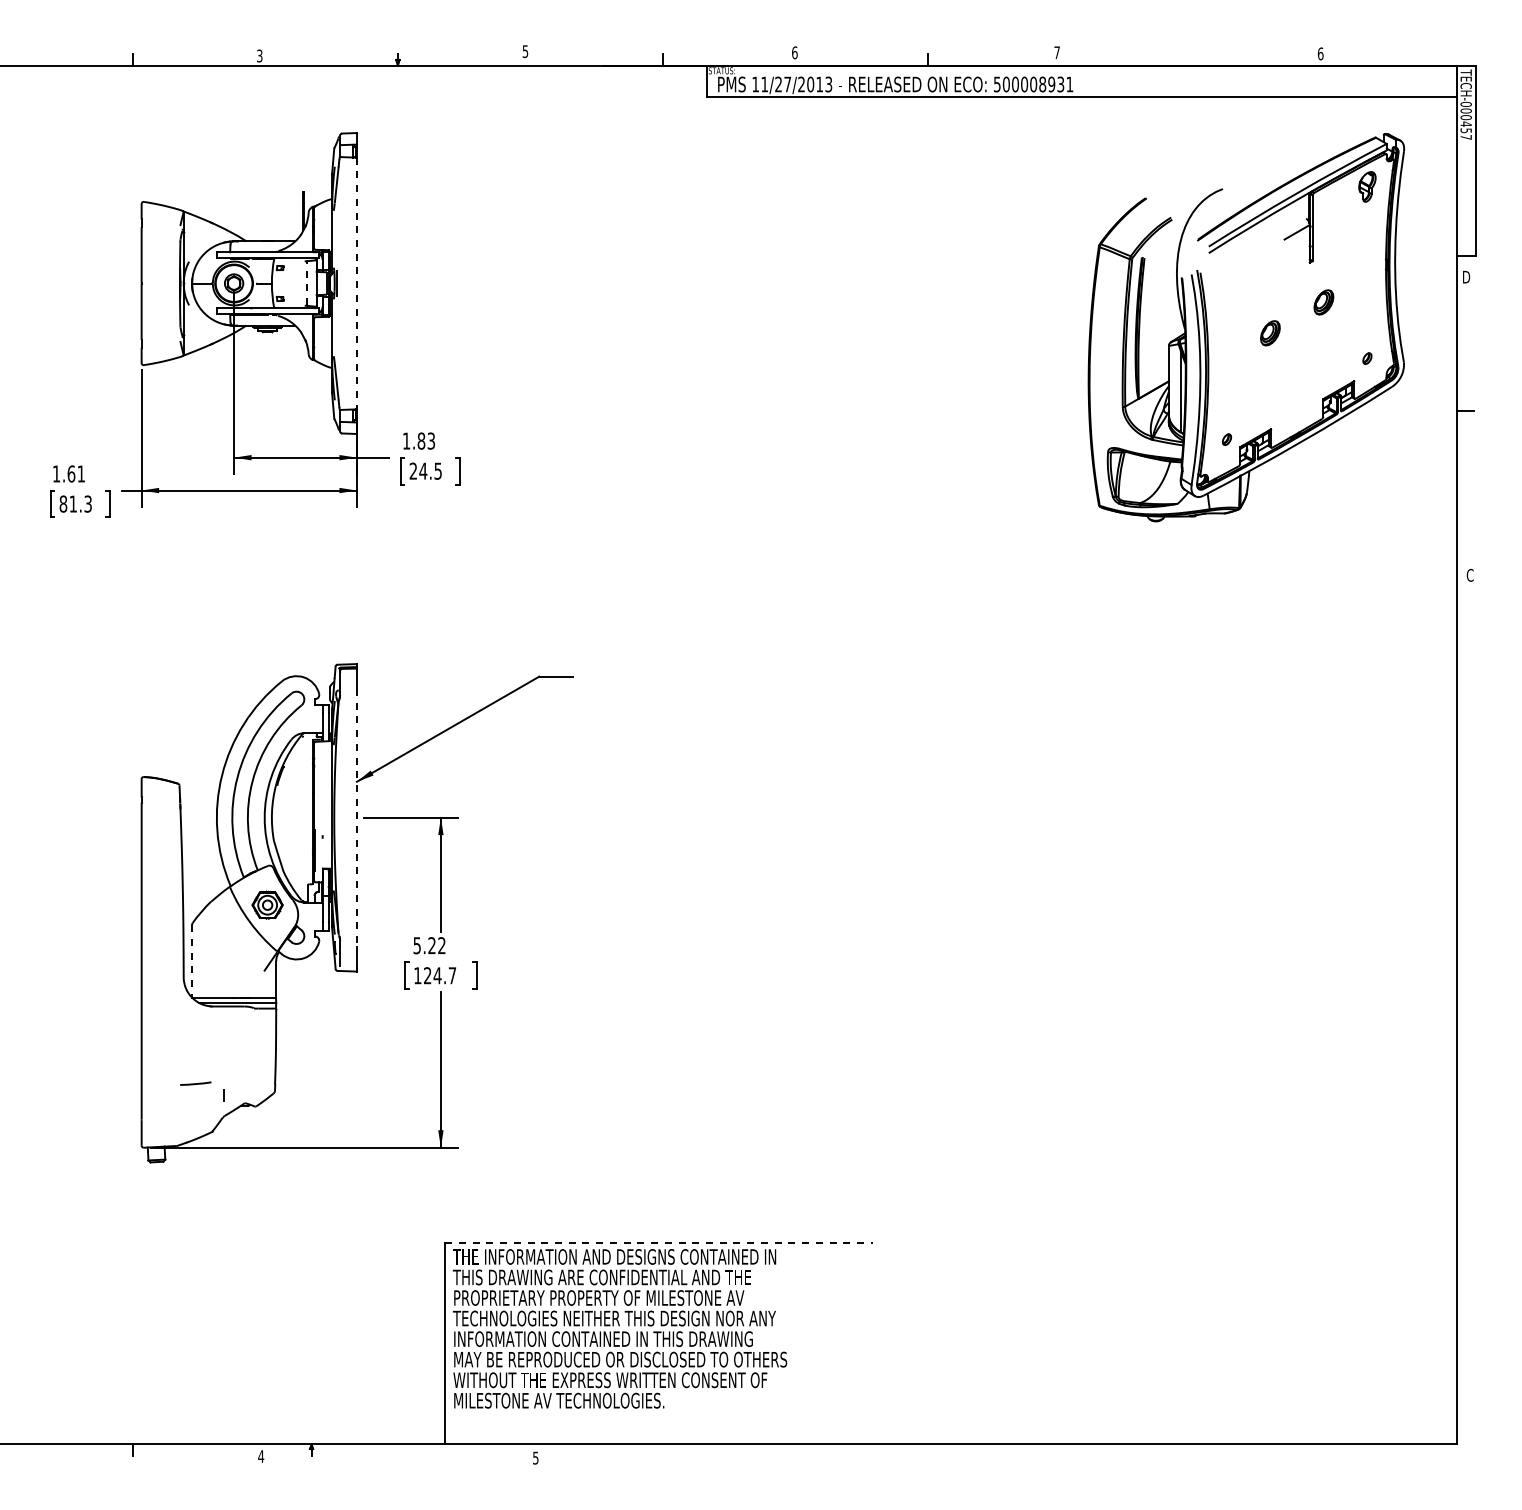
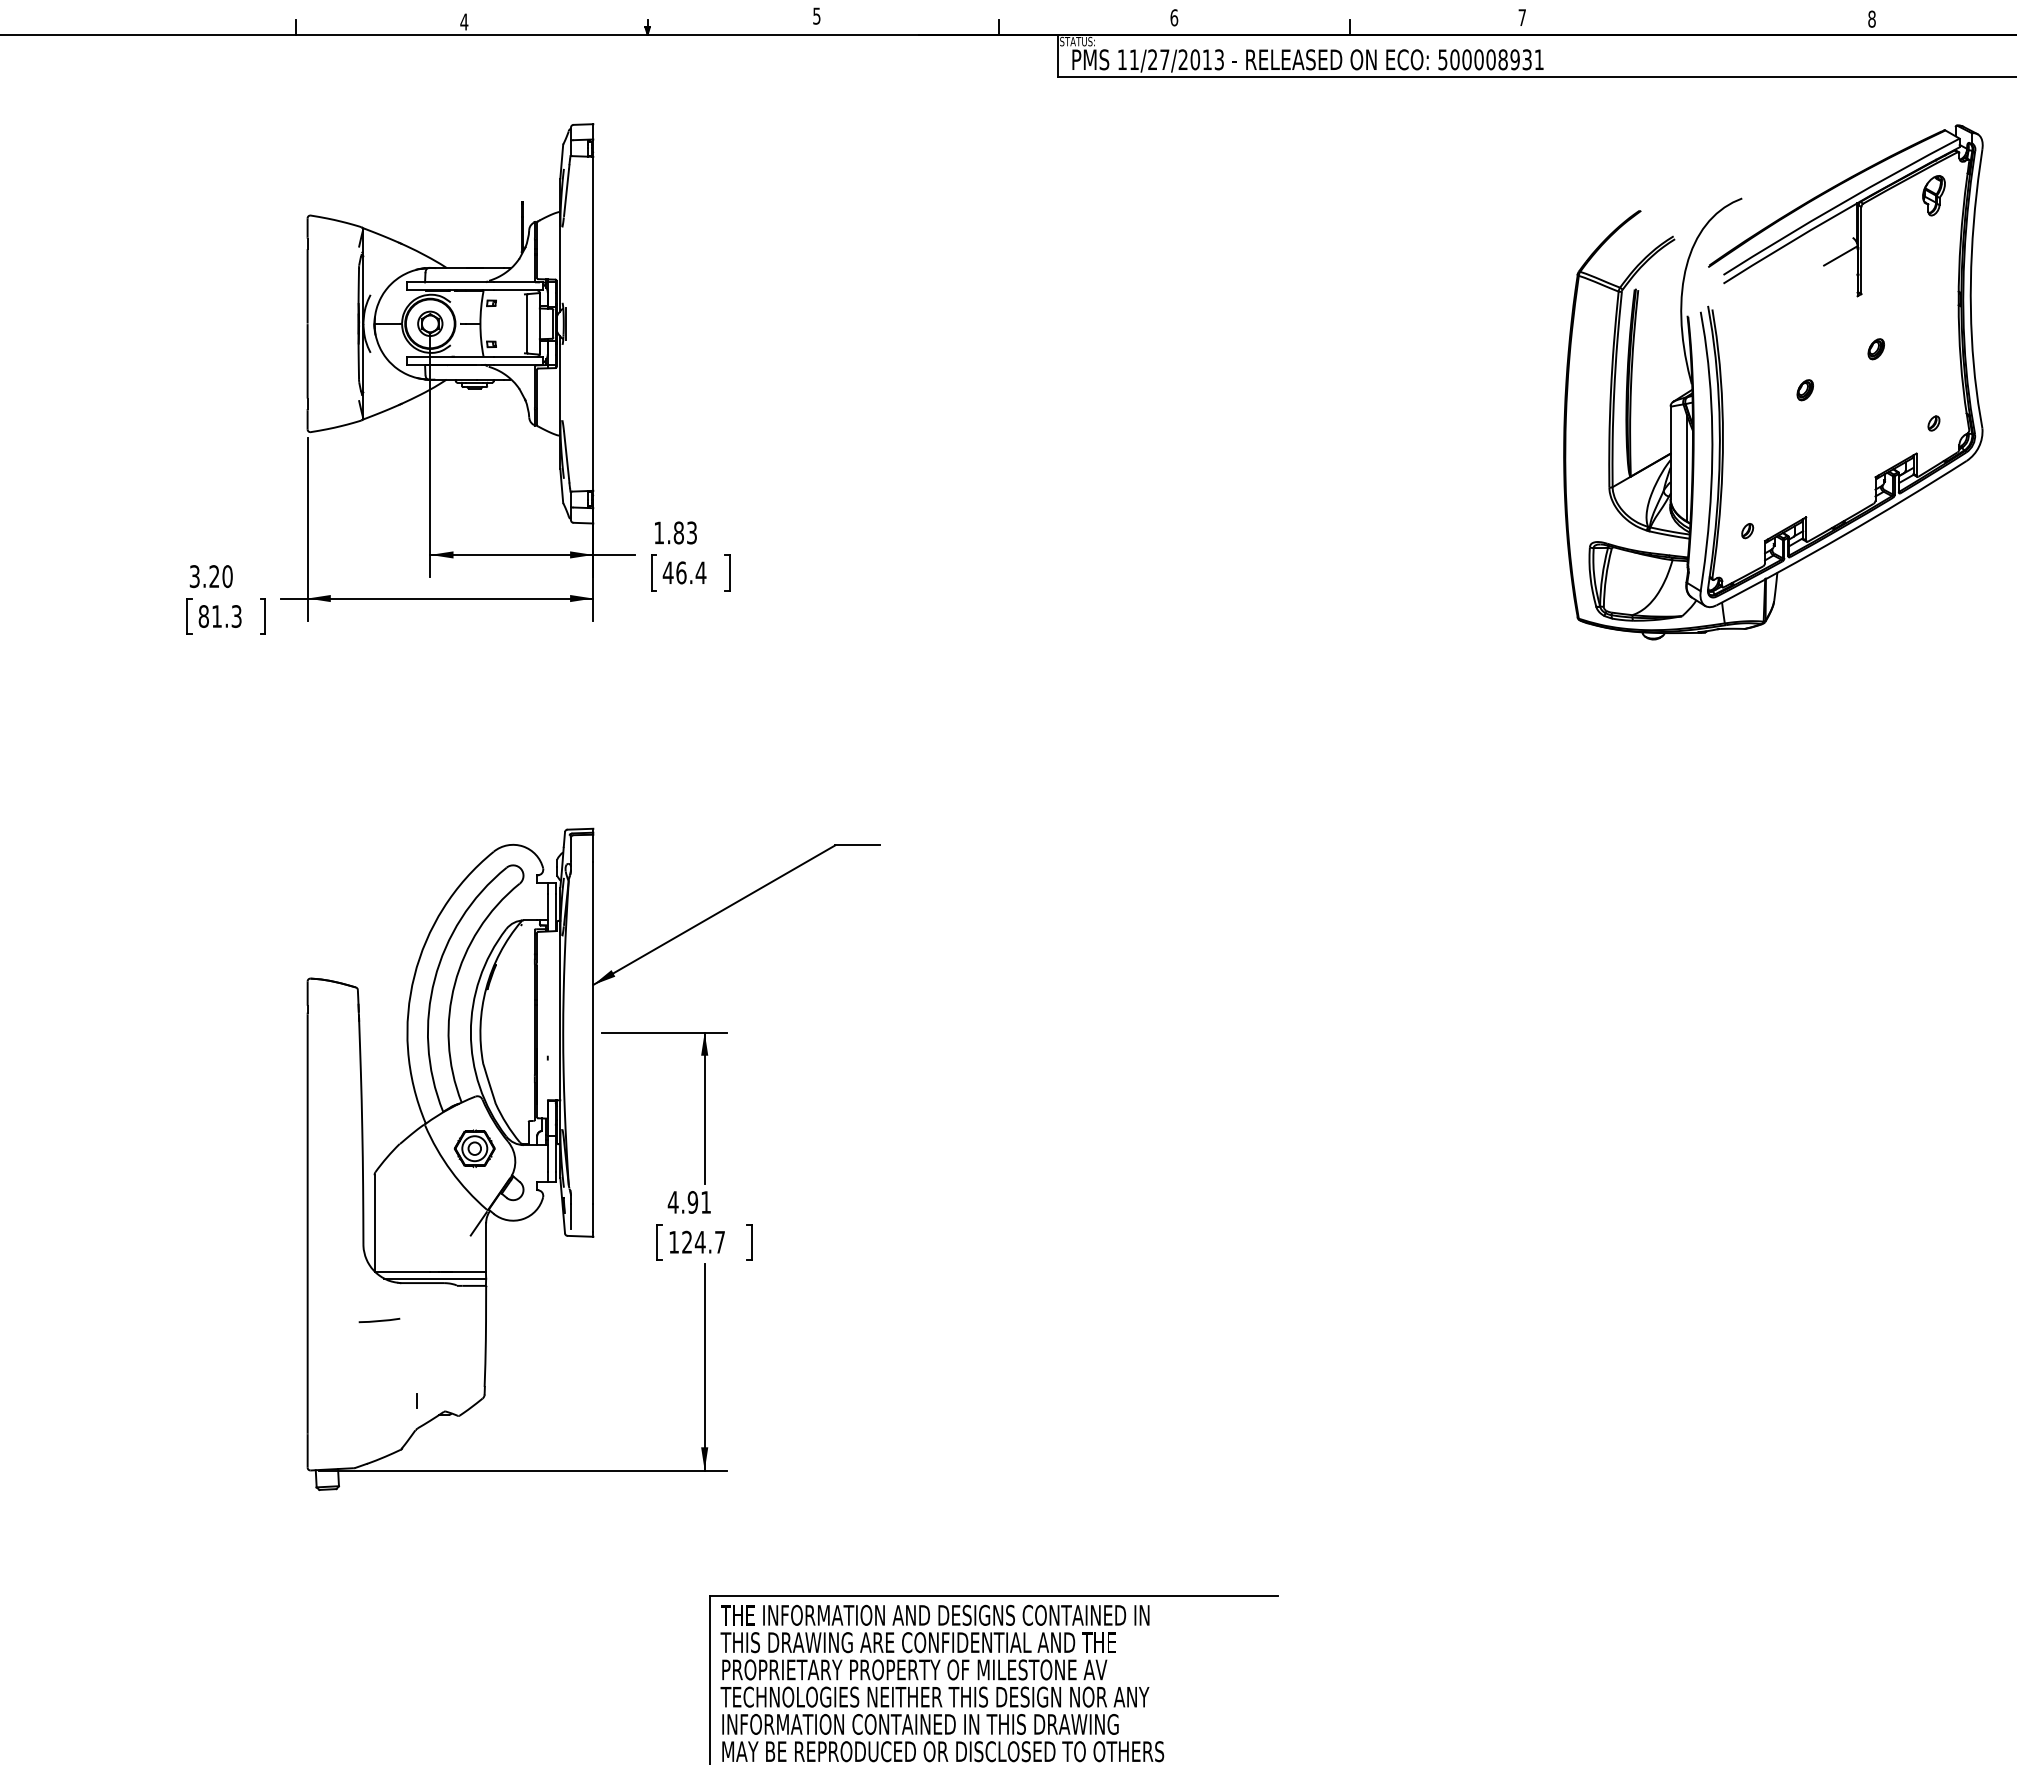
text: (1320, 53) -> (1871, 18), 6 -> 8
text: (259, 55) -> (463, 21), 3 -> 4
line: (307, 283) -> (527, 323), dashed -> solid
line: (356, 283) -> (592, 323), dashed -> solid
part: (1323, 302) -> (1875, 349), size x0.62
part: (1270, 333) -> (1805, 390), size x0.62
text: (425, 470) -> (684, 571), 24.5 -> 46.4
text: (68, 473) -> (210, 575), 1.61 -> 3.20
line: (356, 817) -> (592, 1032), dashed -> solid
text: (429, 945) -> (689, 1202), 5.22 -> 4.91
line: (192, 962) -> (375, 1224), dashed -> solid
line: (195, 1083) -> (379, 1320), moved
line: (658, 1242) -> (993, 1596), dashed -> solid

